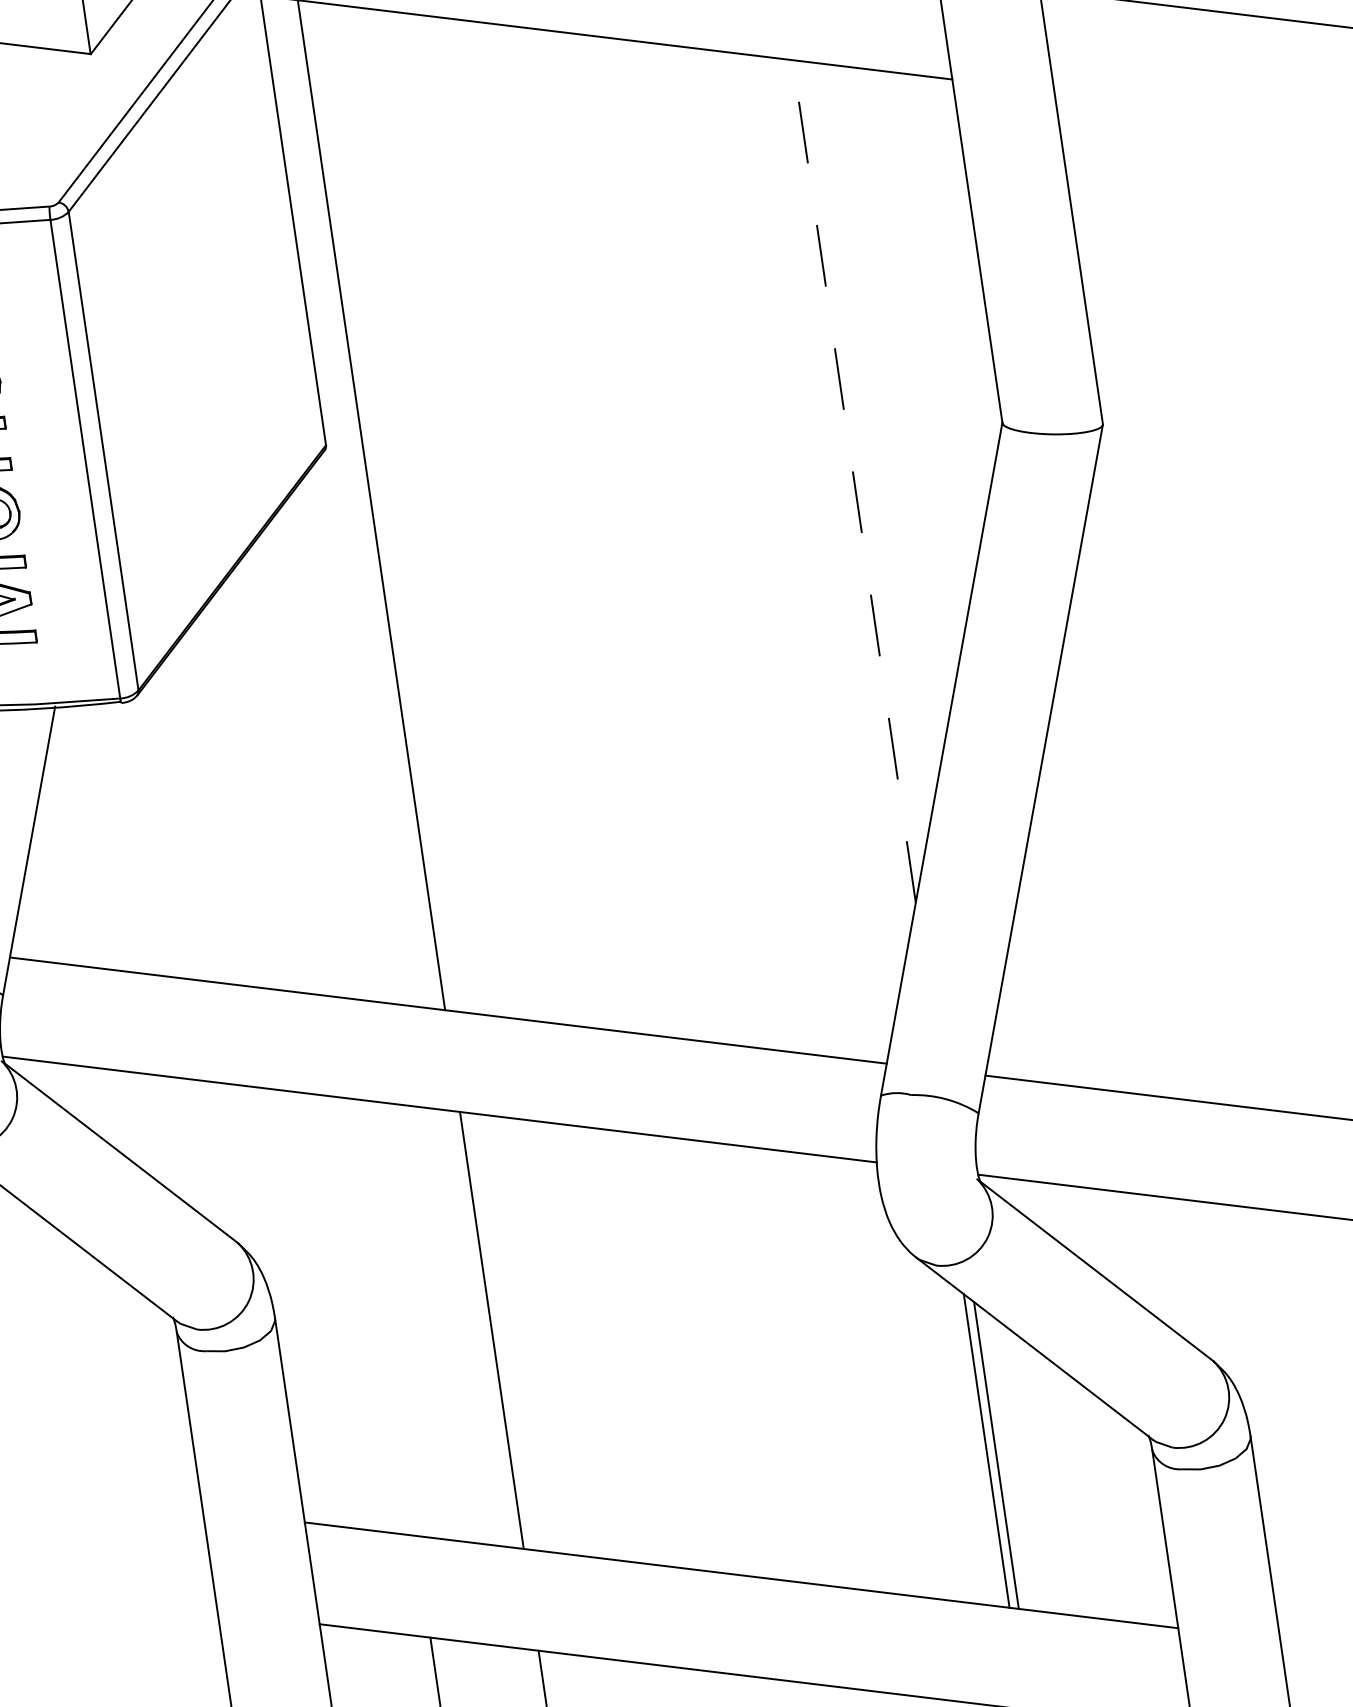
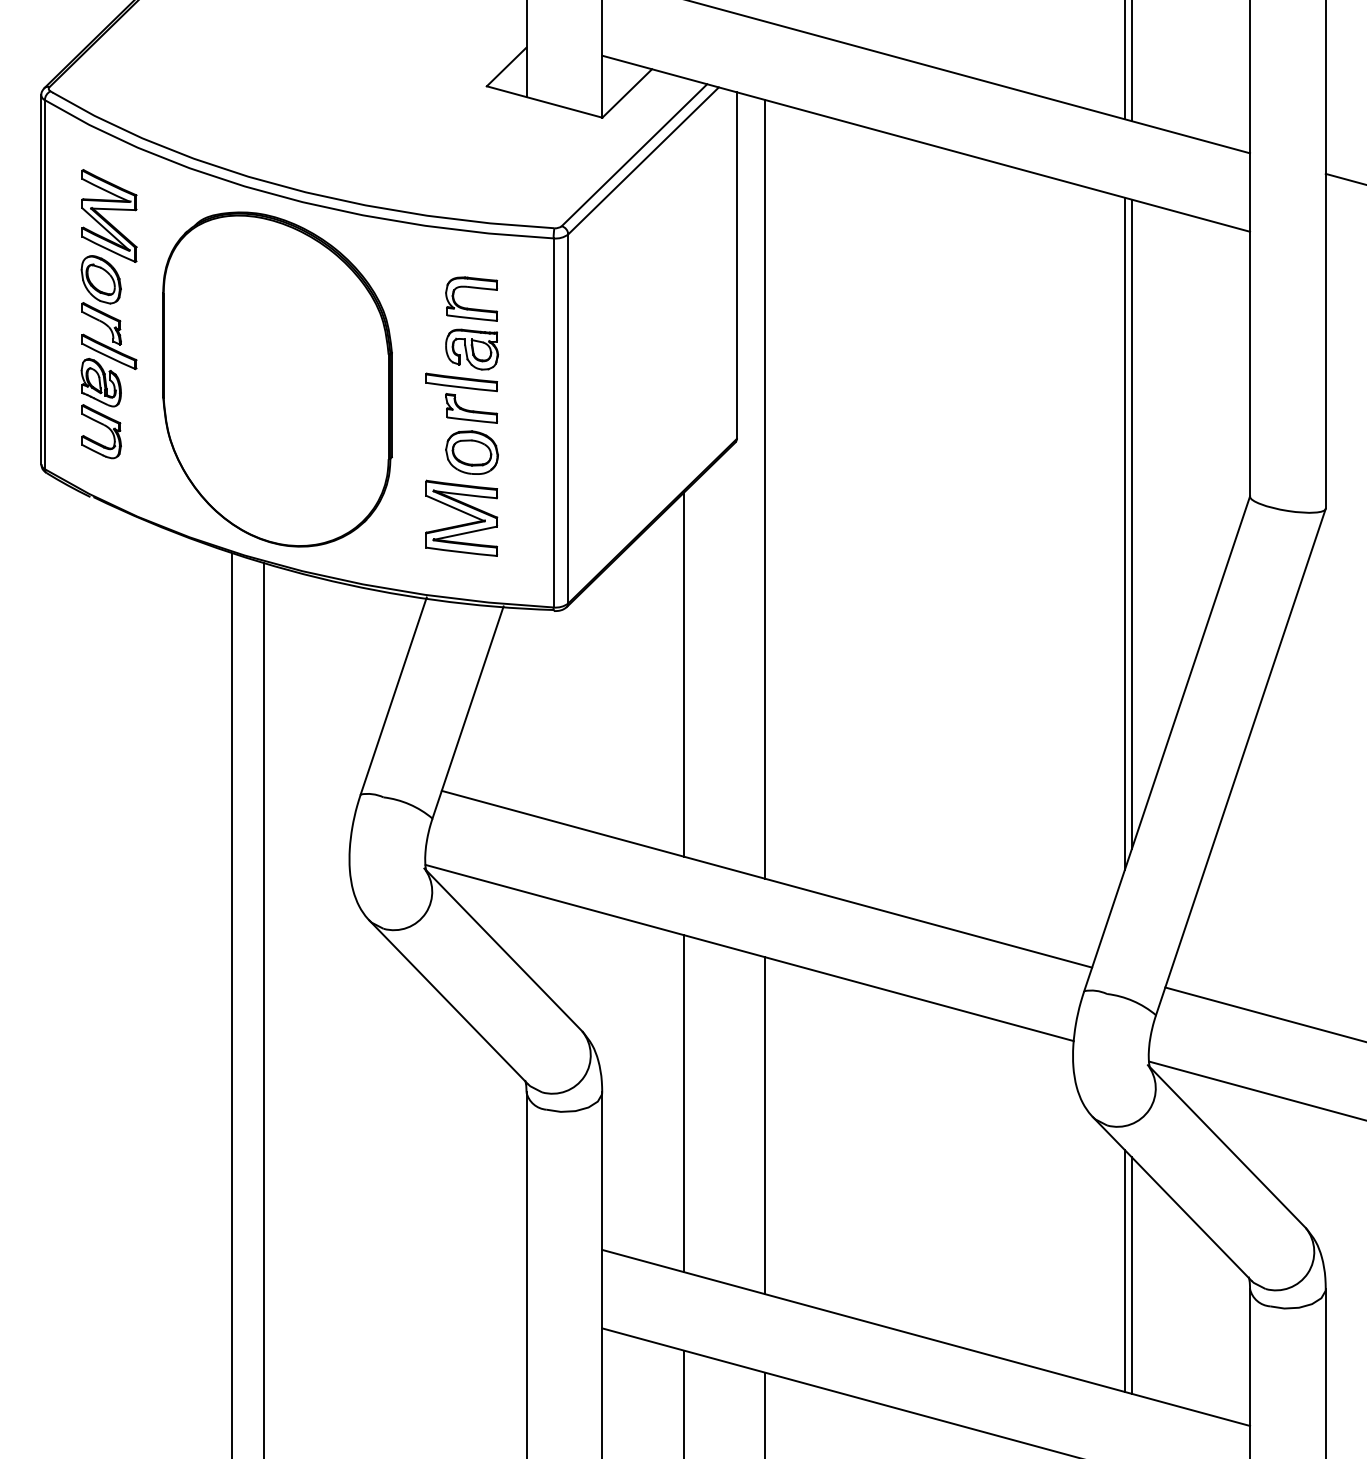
line: (853, 481) -> (1131, 524), dashed -> solid
line: (846, 494) -> (1124, 533), added
line: (302, 760) -> (684, 674), added
line: (383, 1317) -> (684, 1103), added

